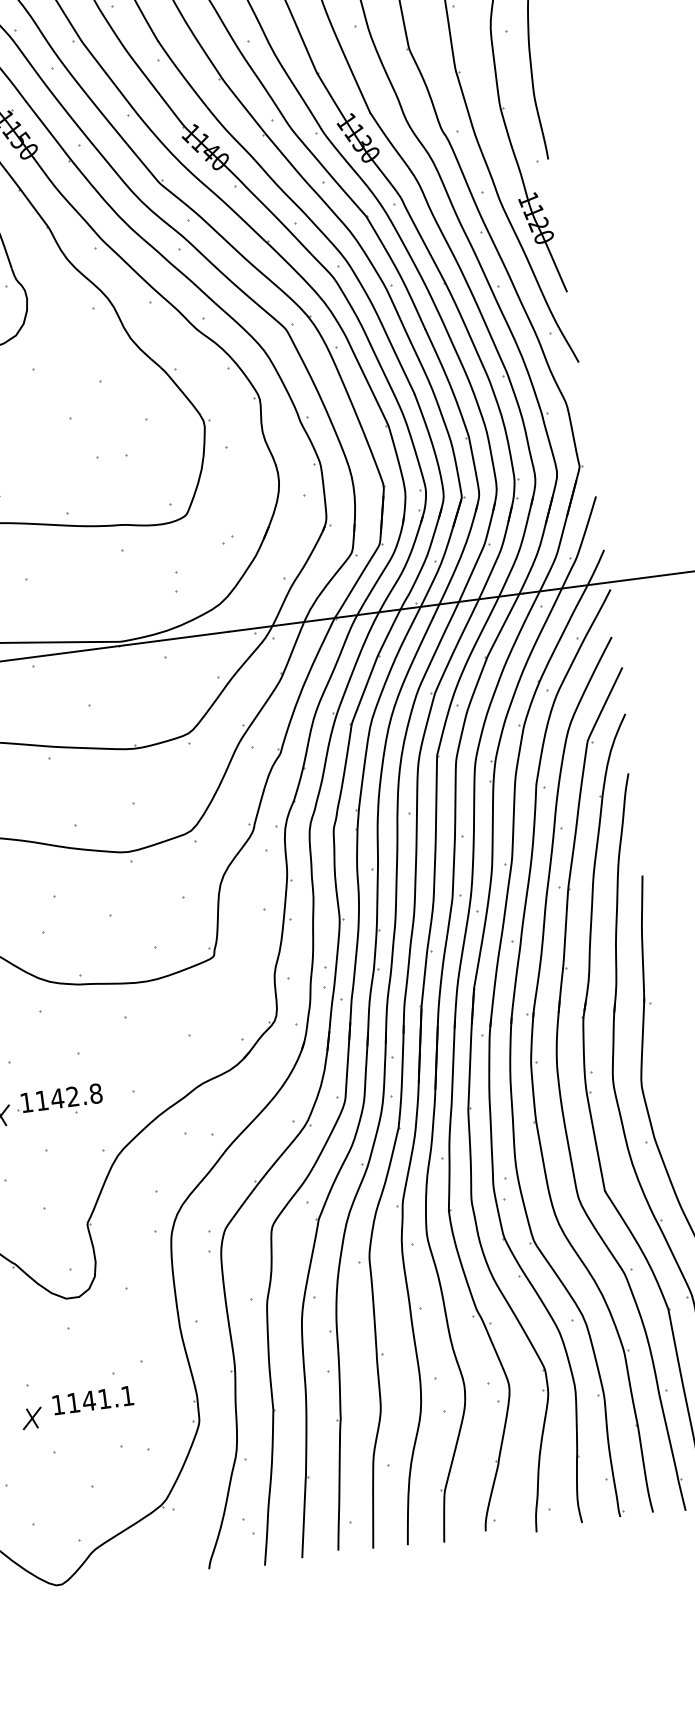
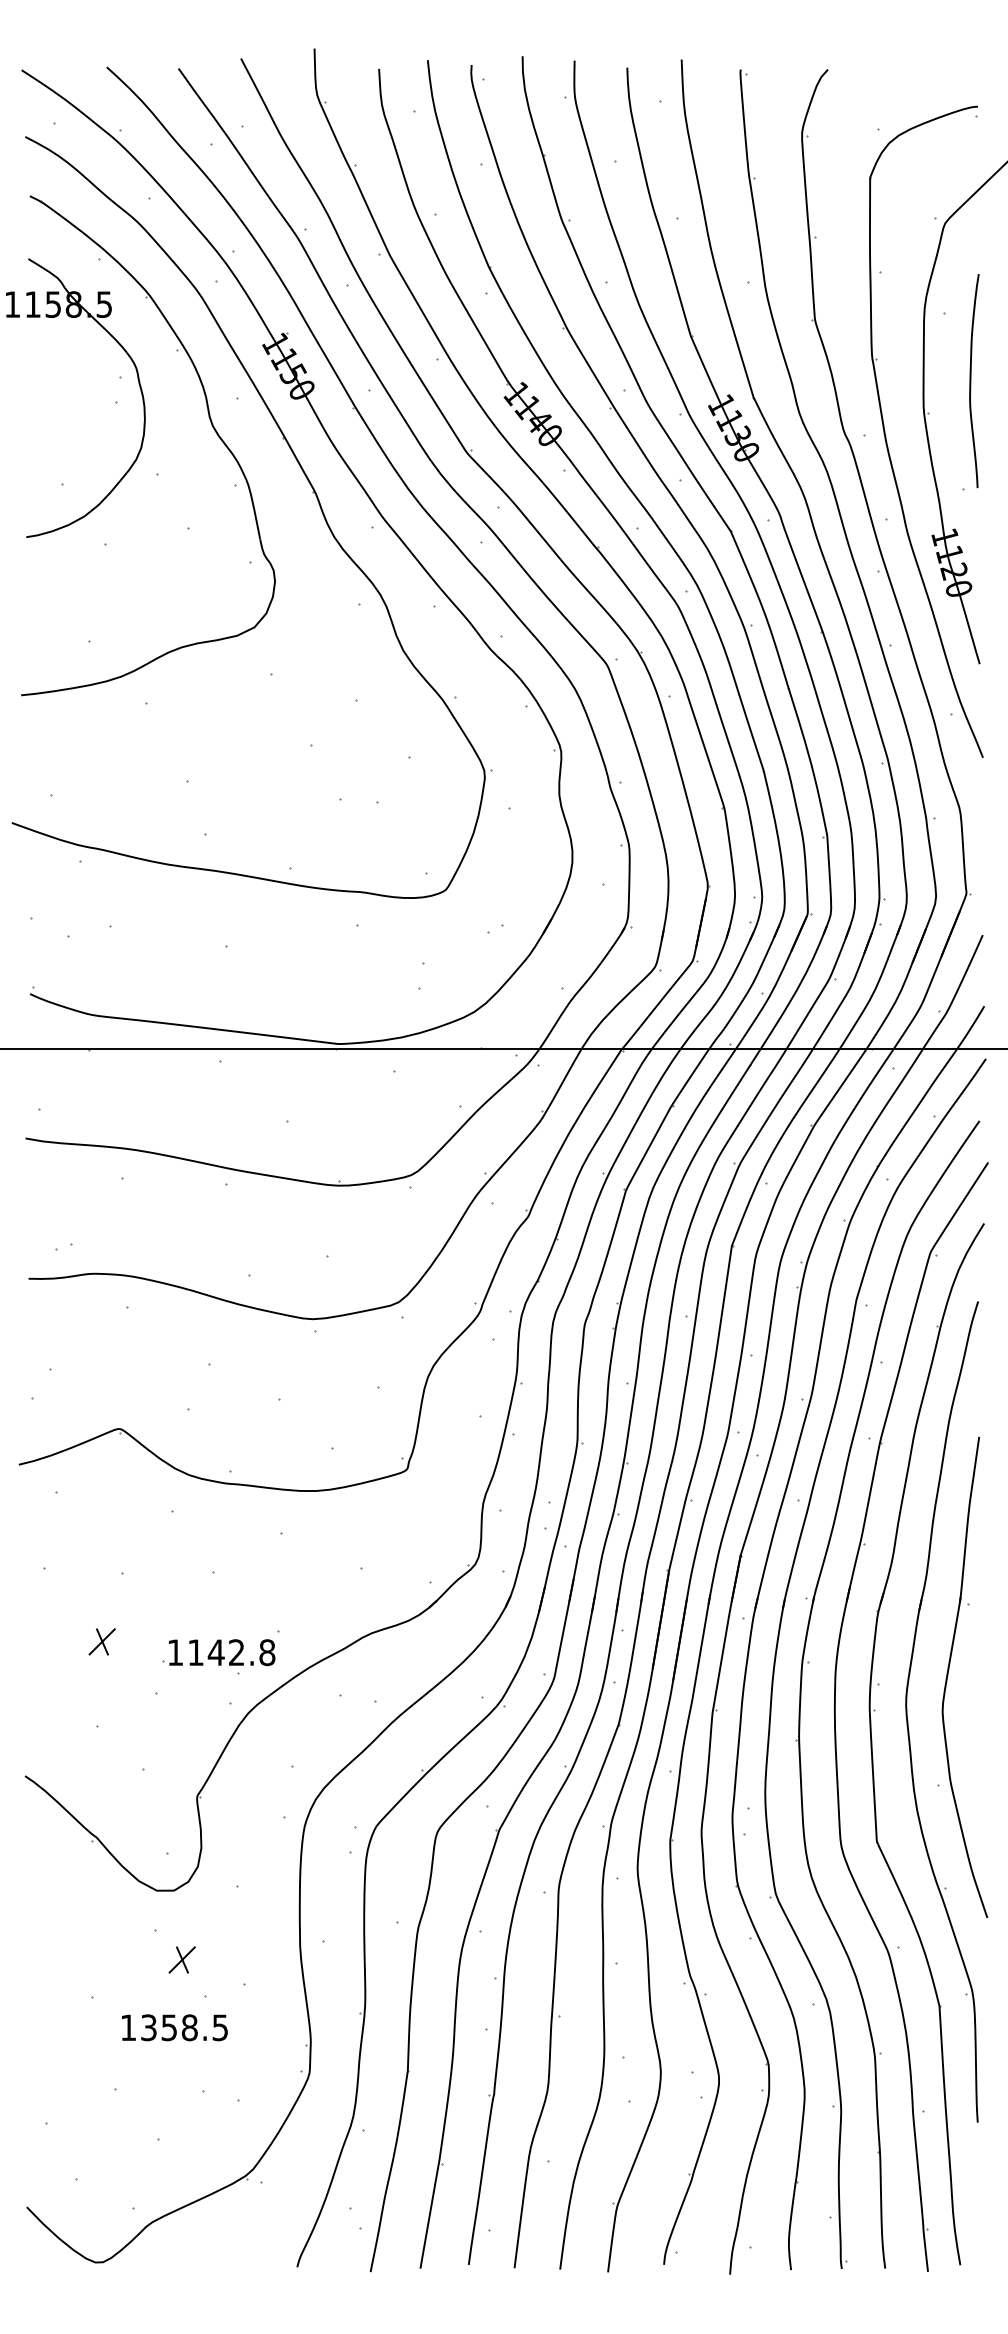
part: (59, 1101) -> (218, 1656), moved
text: (100, 1399) -> (184, 2027), 1141.1 -> 1358.5
part: (31, 1418) -> (181, 1959), moved

